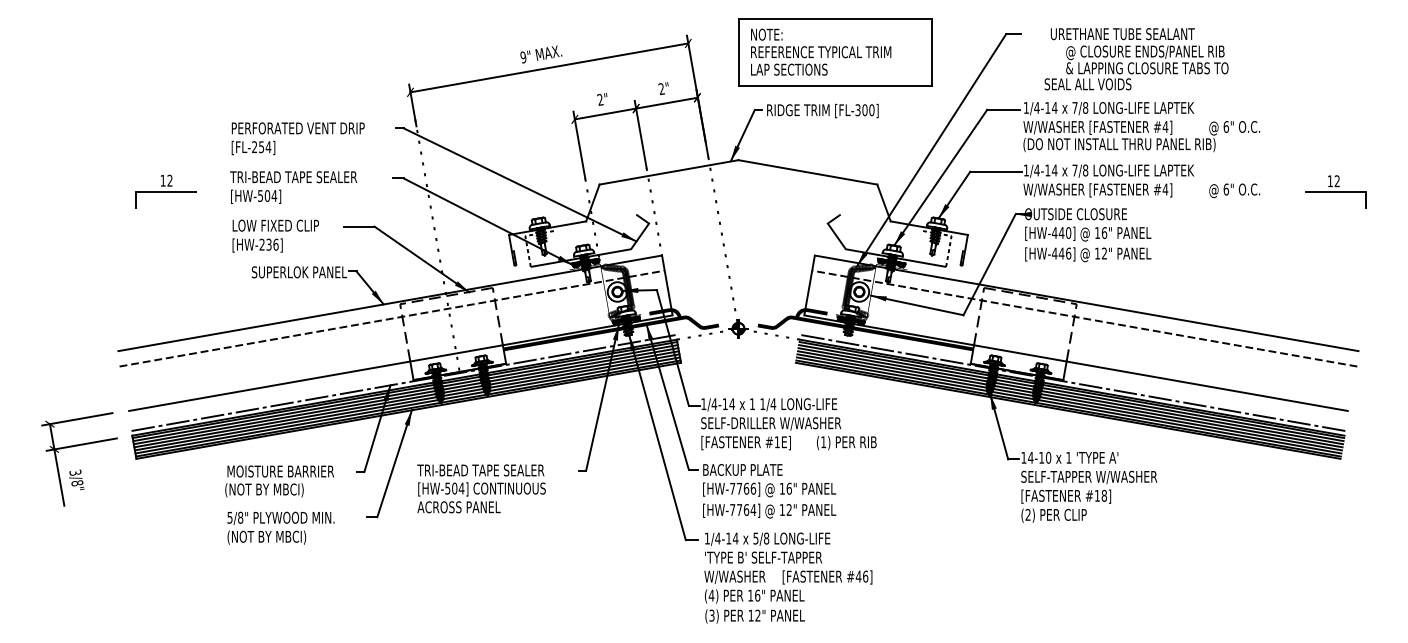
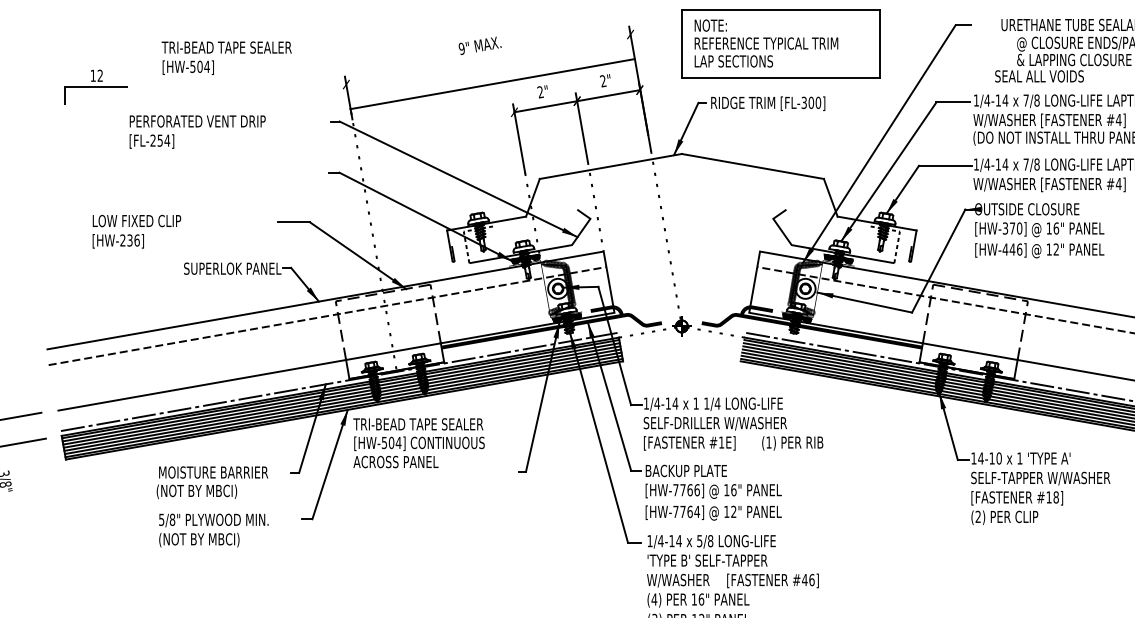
line: (549, 67) -> (492, 83), moved
text: (297, 138) -> (196, 131), moved
text: (293, 187) -> (226, 58), moved
part: (165, 191) -> (95, 86), moved
text: (1057, 233) -> (1008, 229), [HW-440] -> [HW-370]
text: (275, 235) -> (136, 231), moved
text: (481, 488) -> (418, 442), moved

